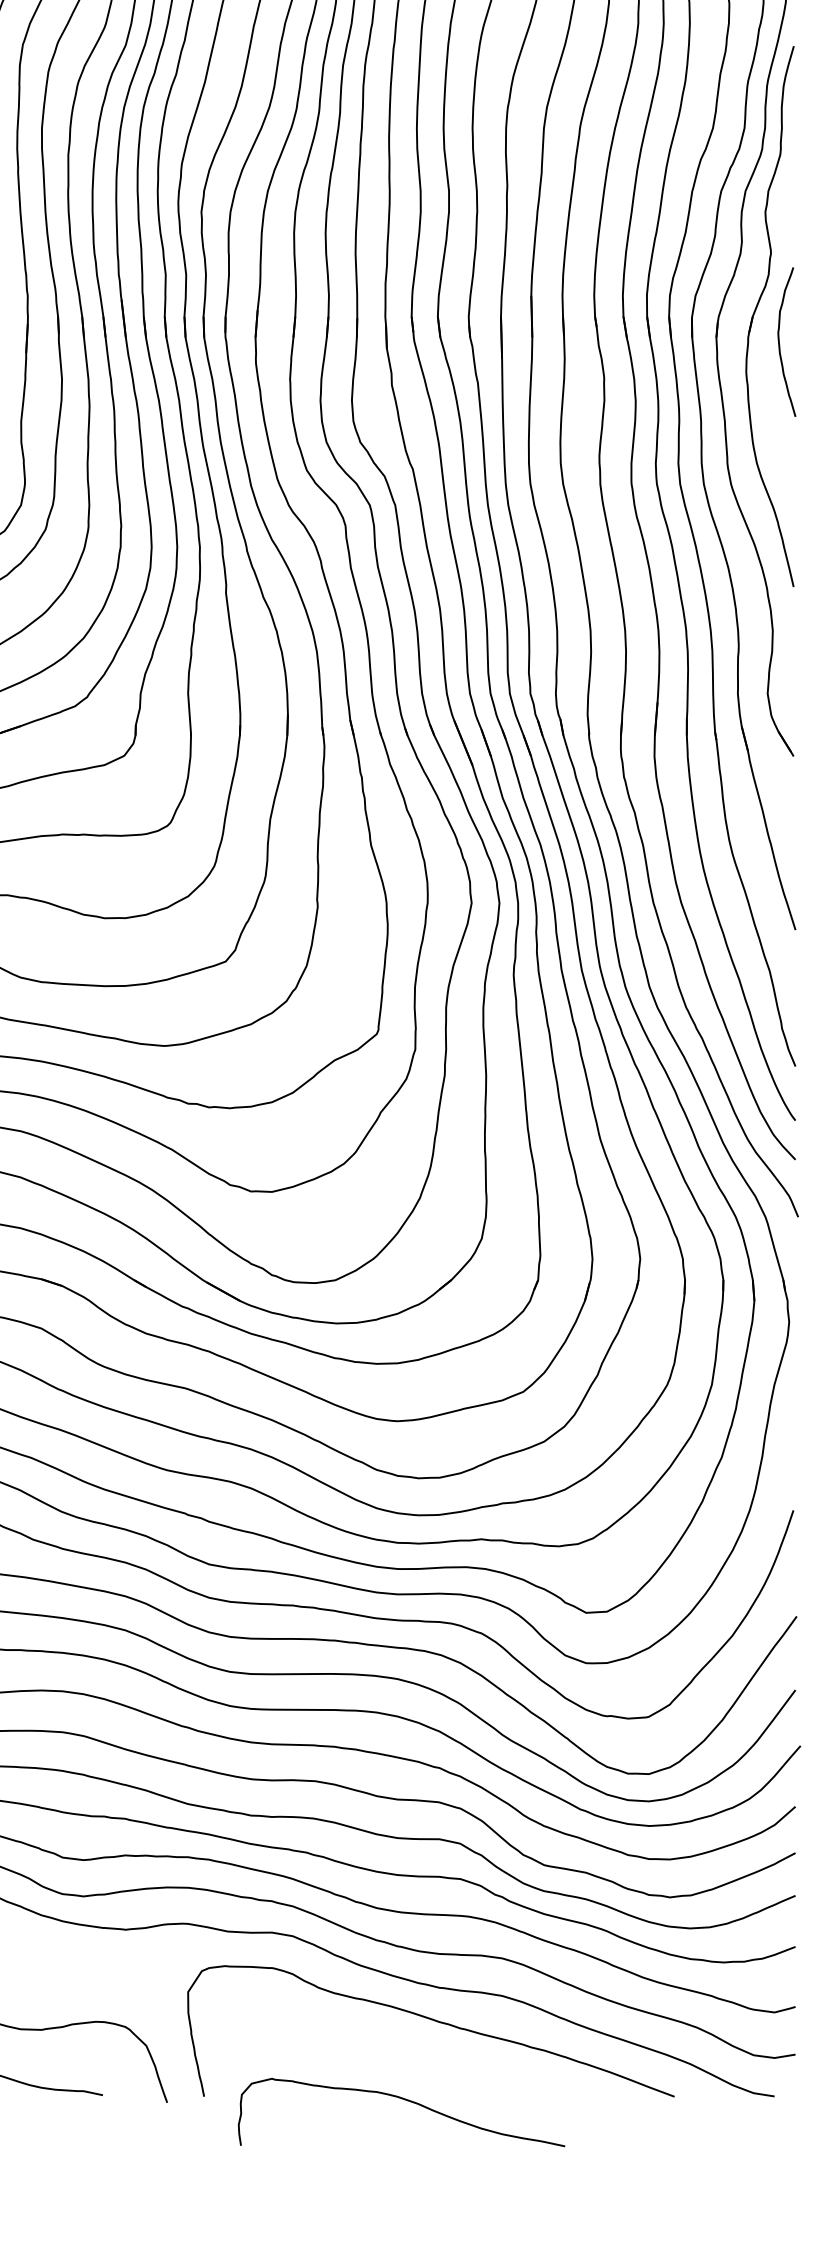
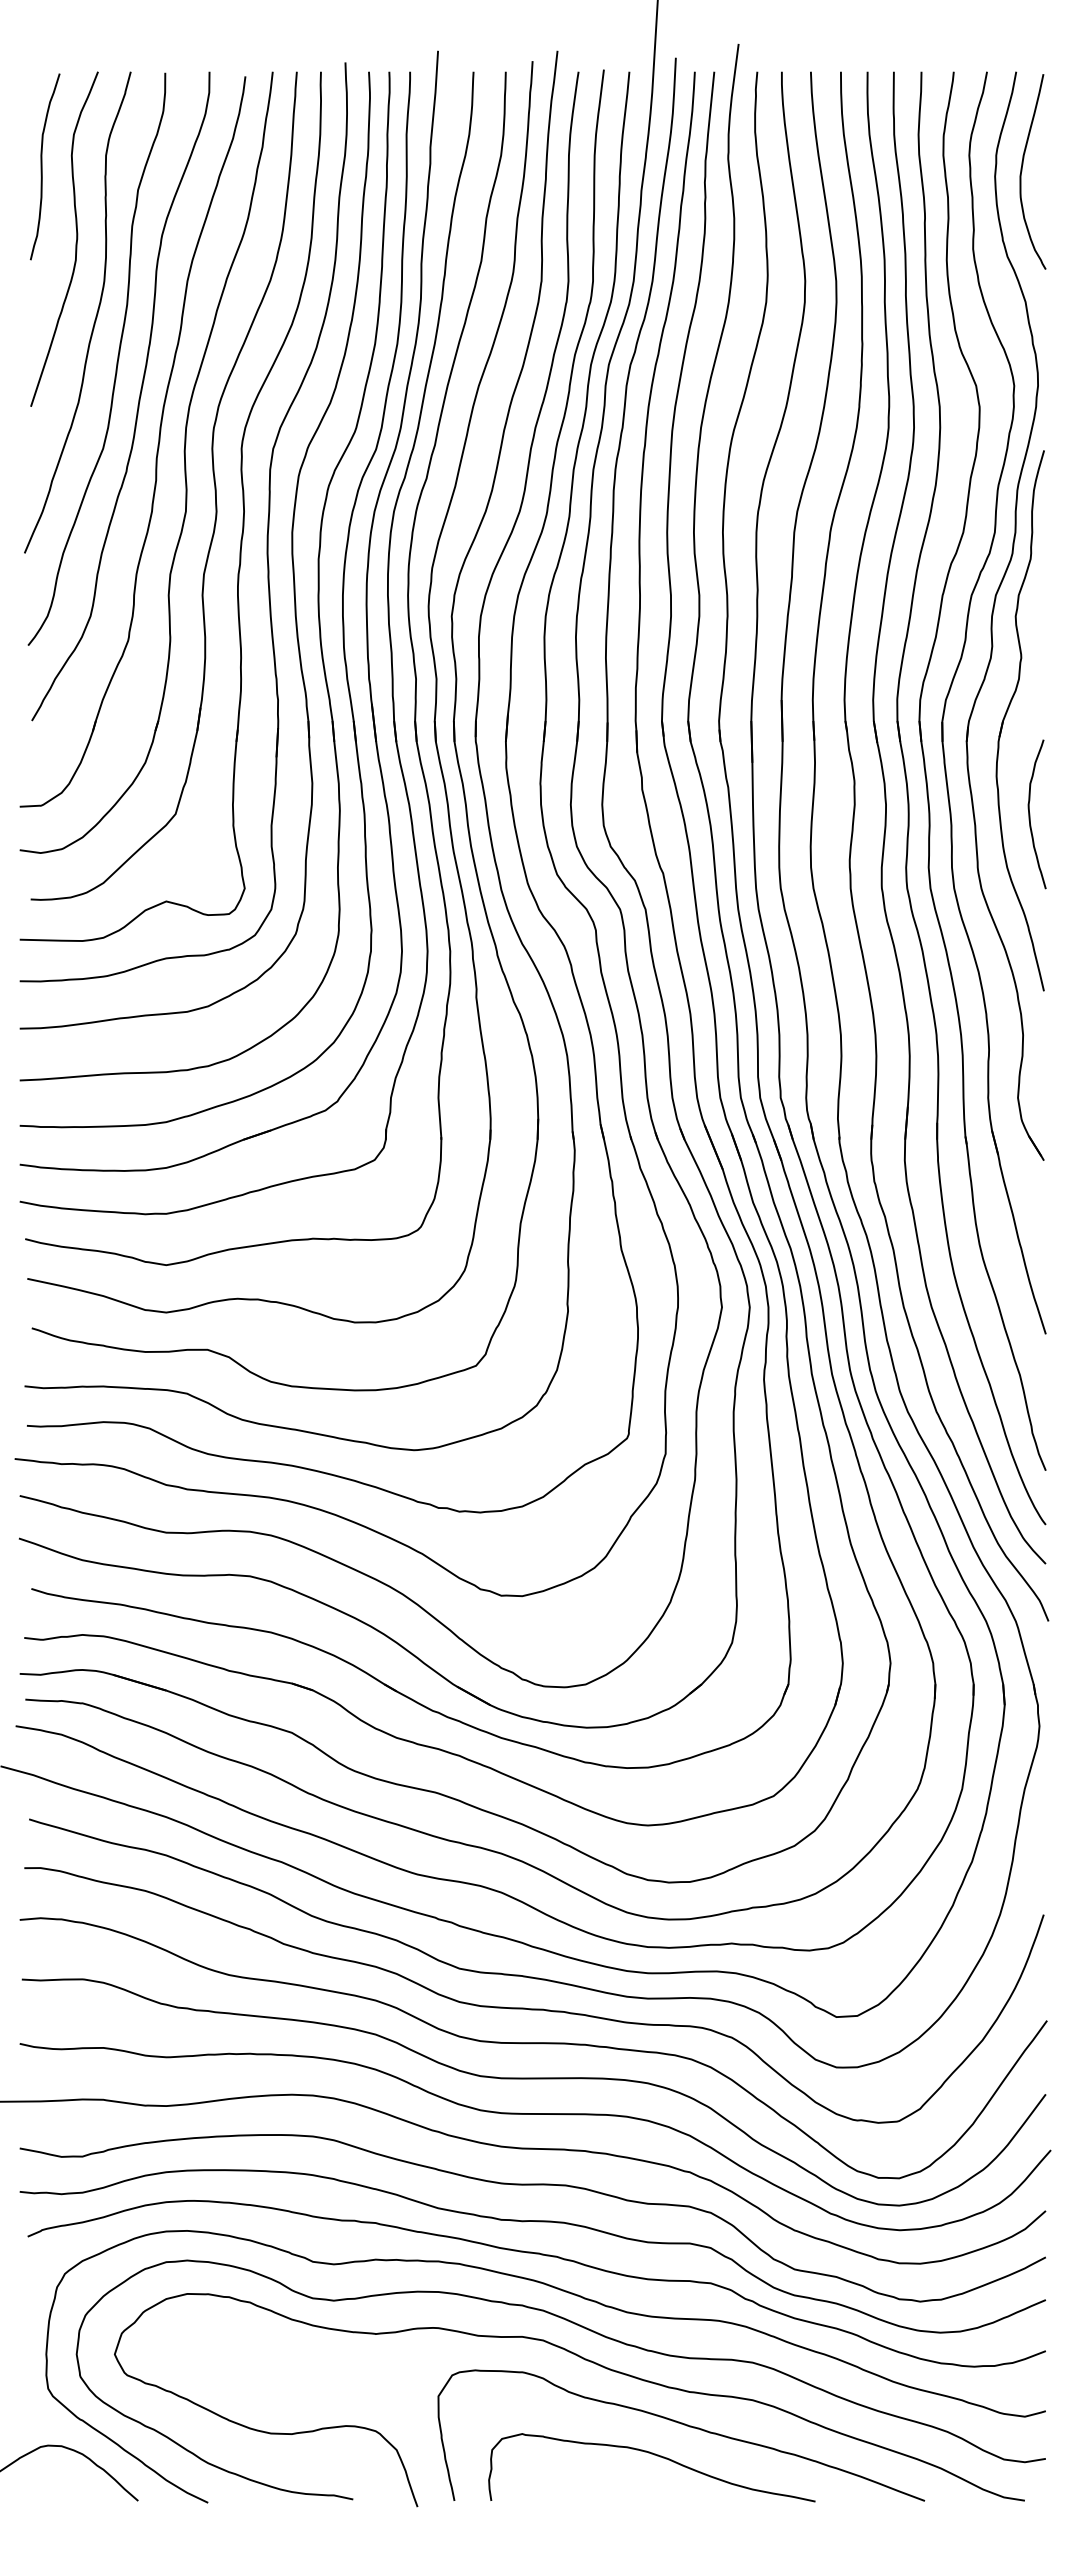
curve: (780, 342) -> (1030, 814), moved
curve: (404, 2100) -> (654, 2455), moved

